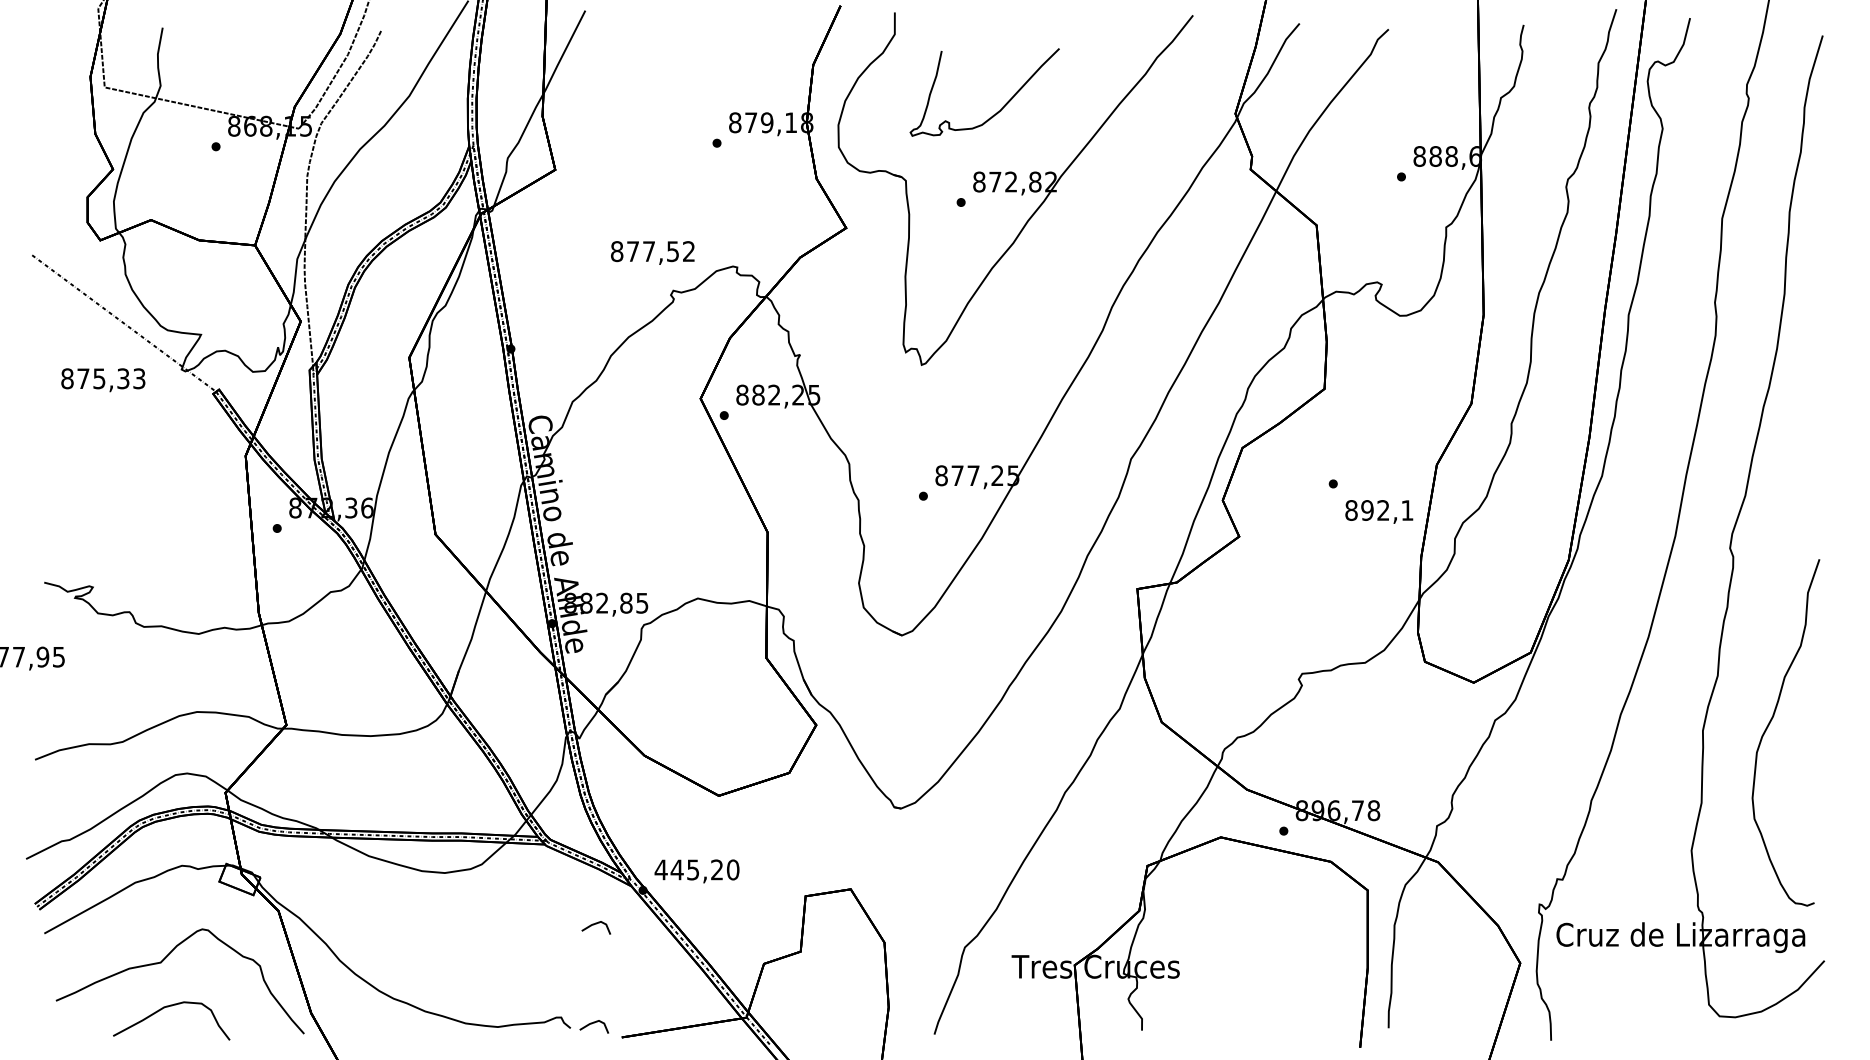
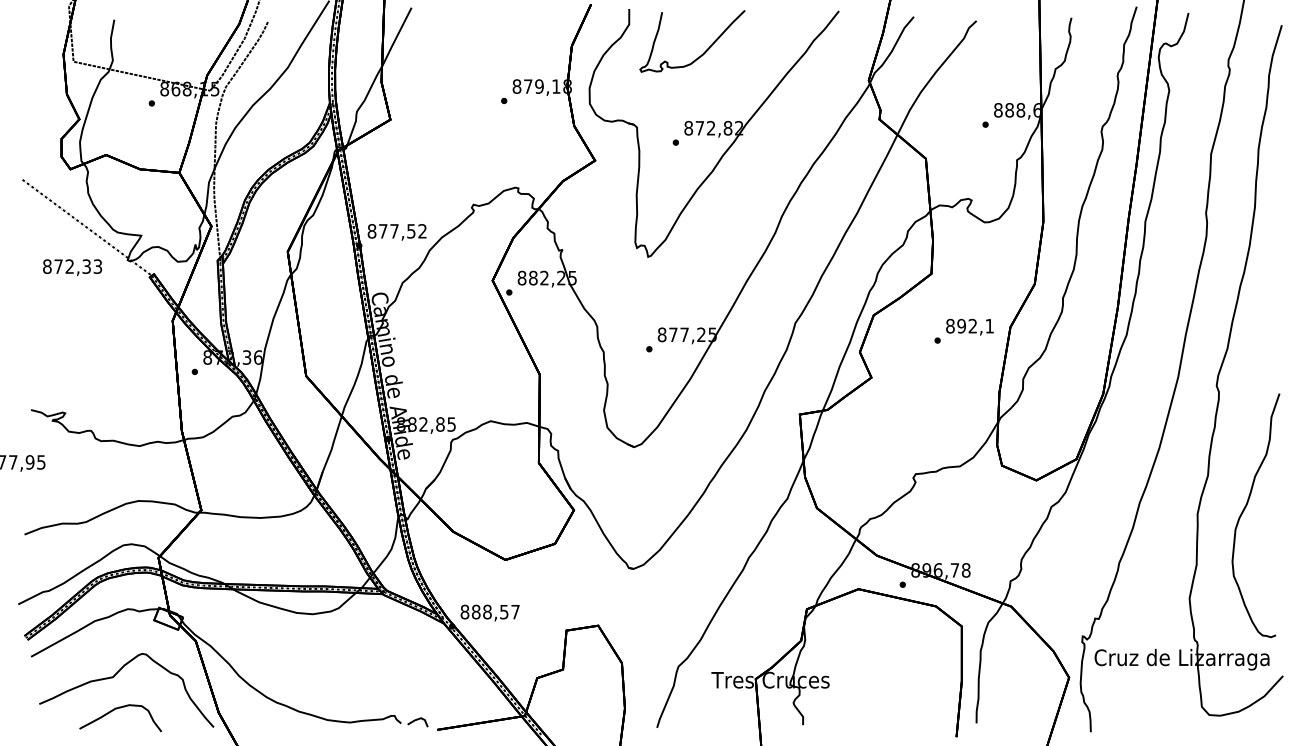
curve: (1003, 105) -> (705, 50), moved
text: (652, 252) -> (396, 231), moved
text: (99, 378) -> (69, 266), 875,33 -> 872,33
text: (1379, 511) -> (970, 326), moved
text: (696, 869) -> (489, 611), 445,20 -> 888,57
line: (596, 924) -> (419, 650), removed

